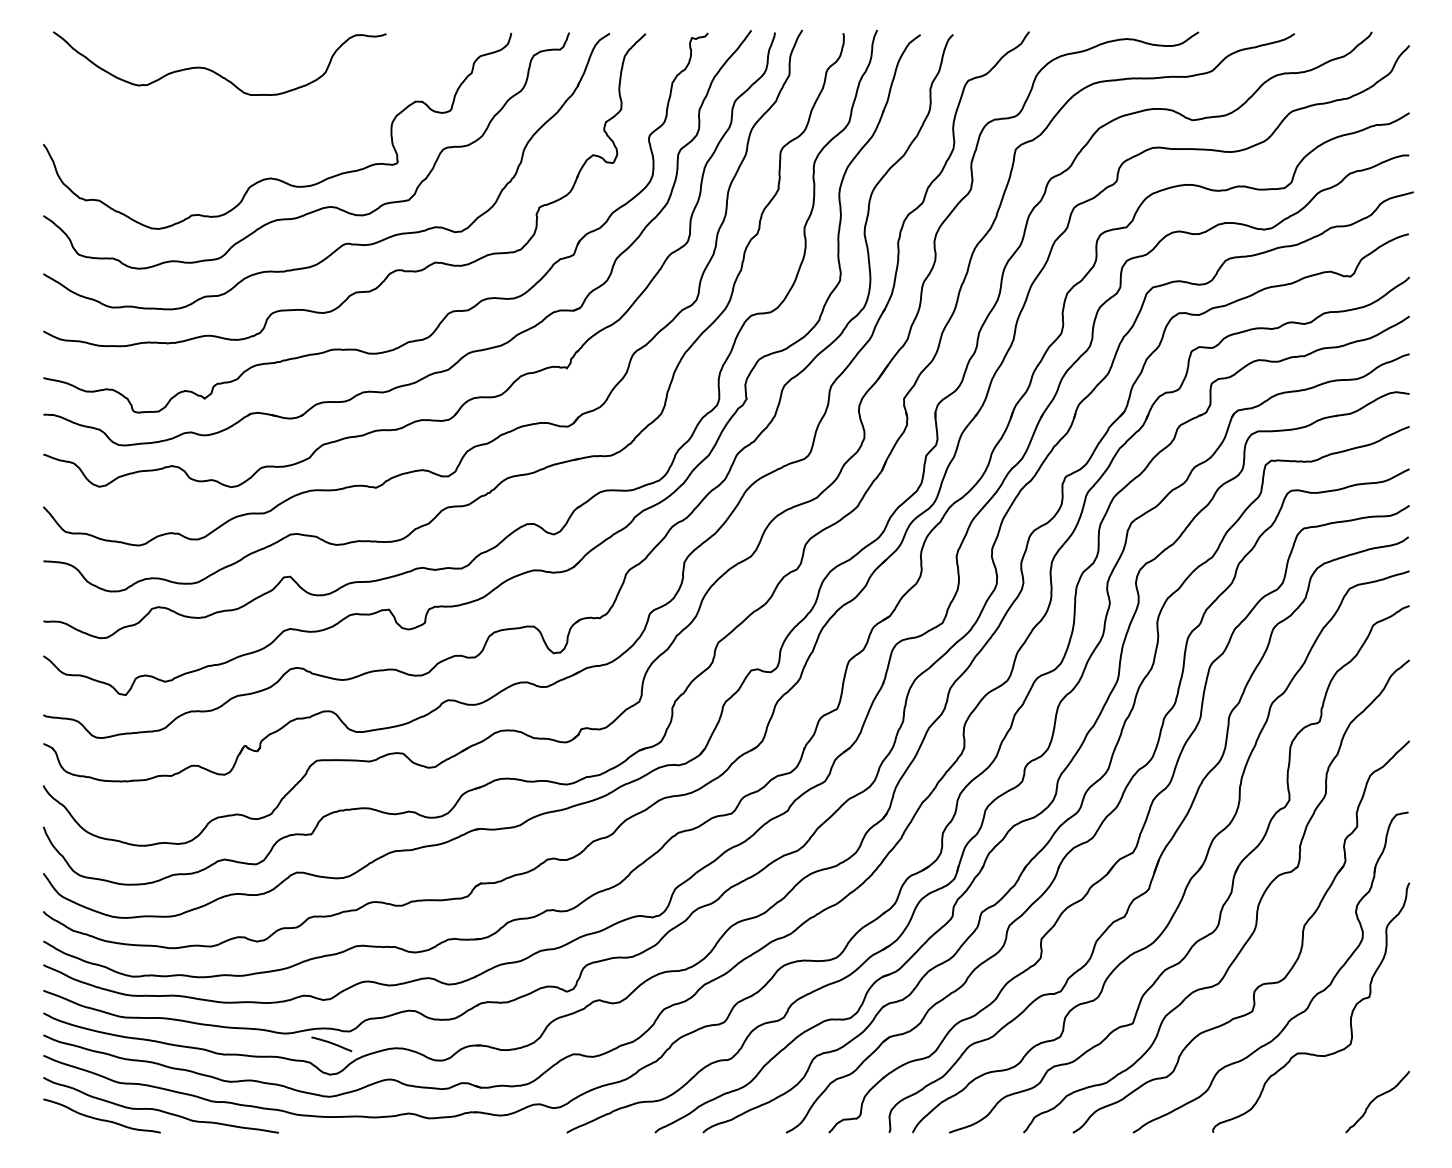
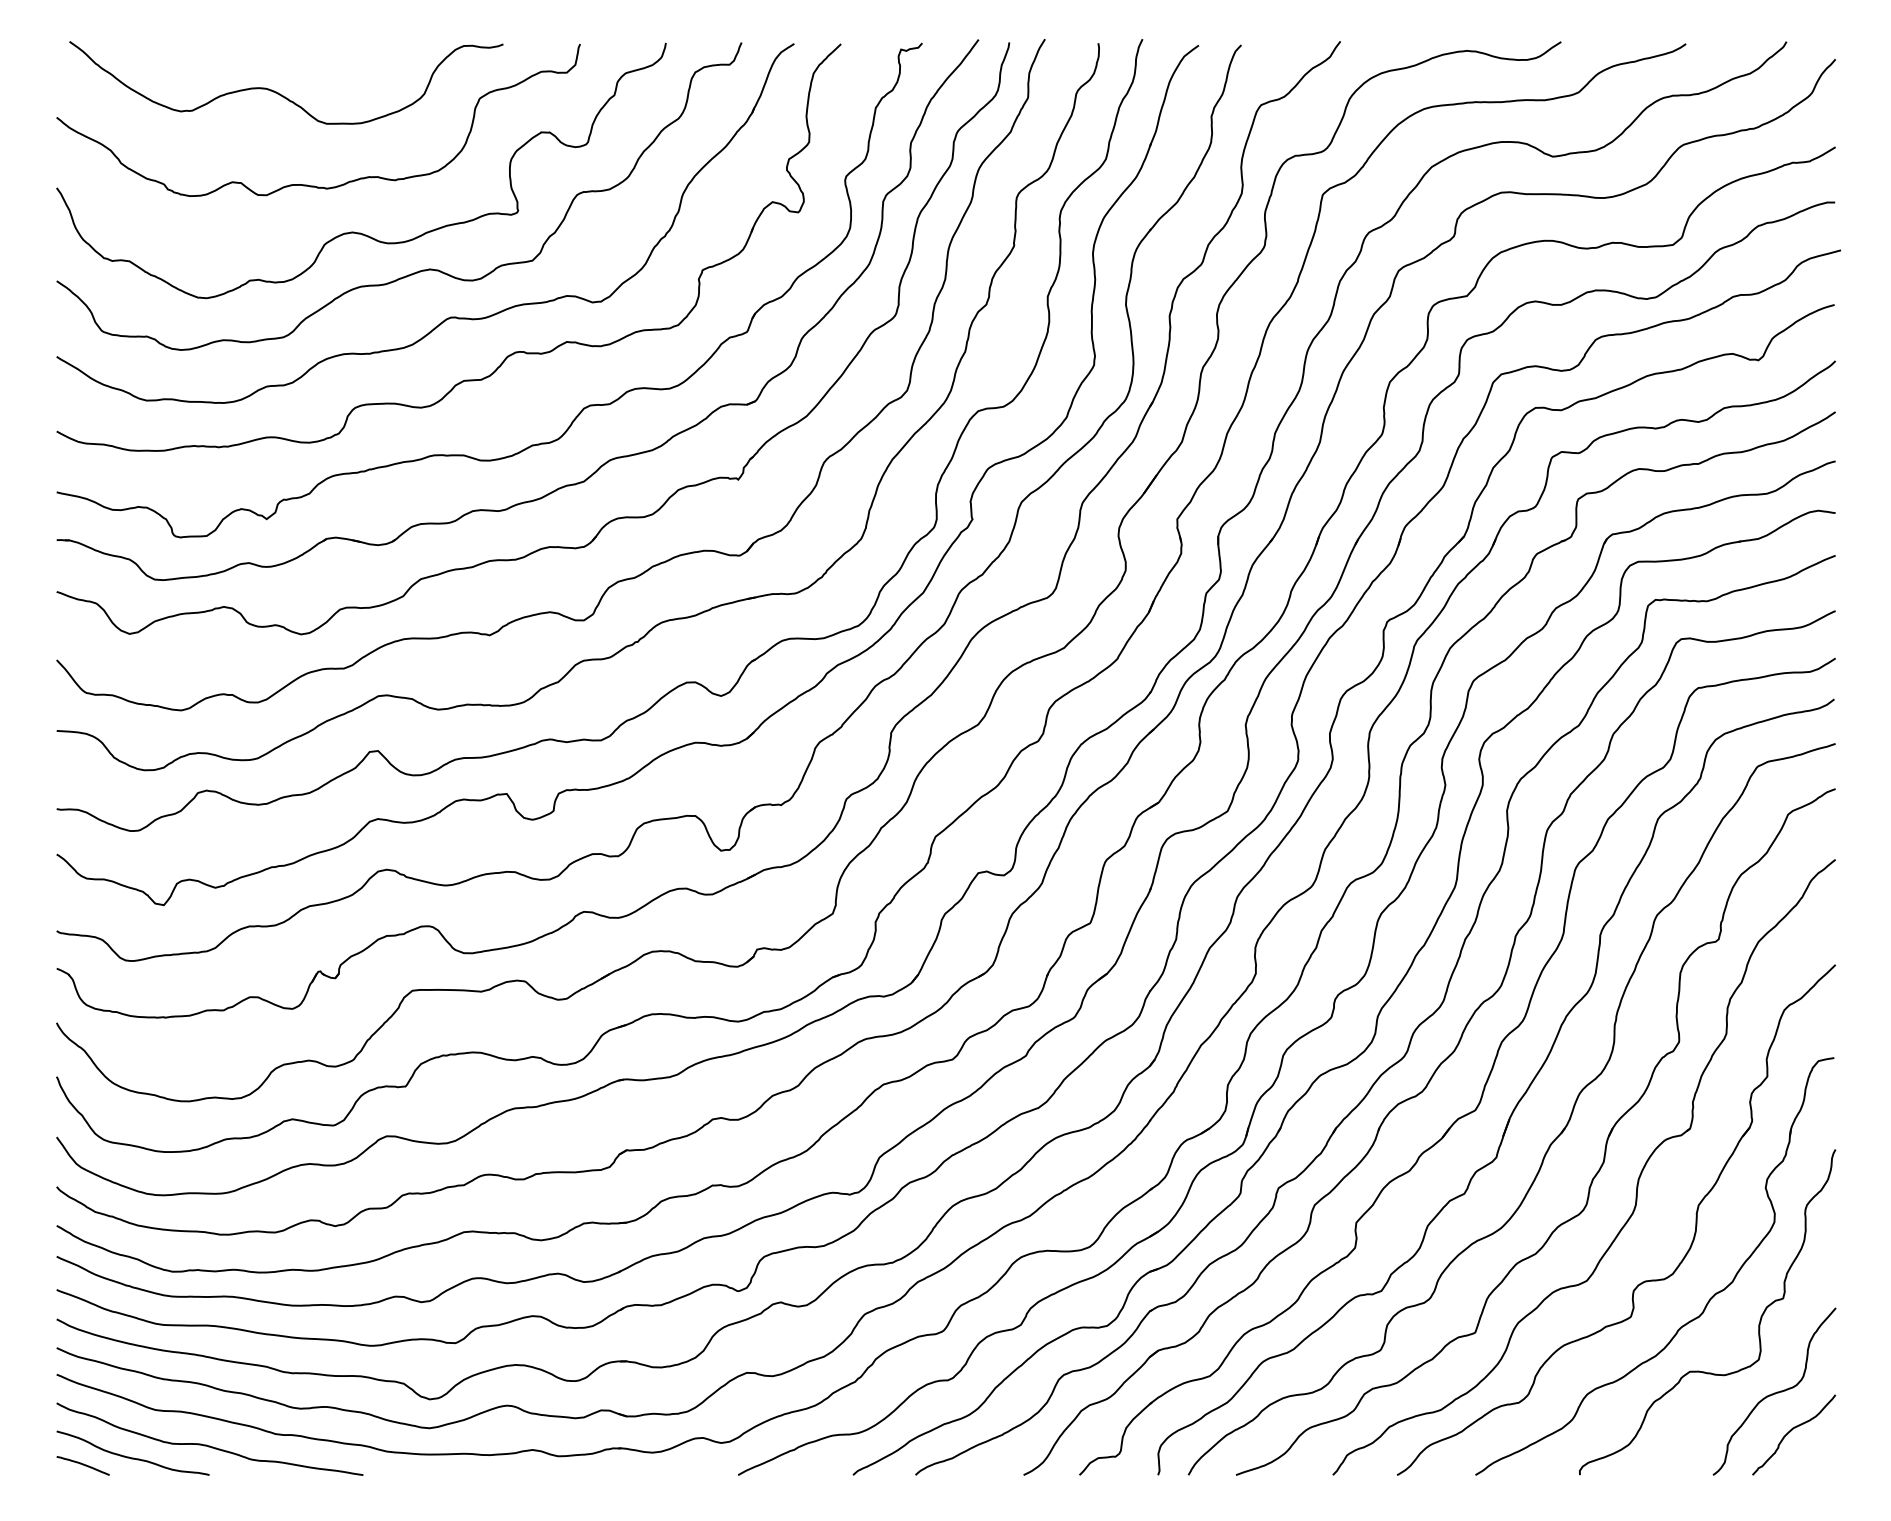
curve: (236, 141) -> (307, 184), added
curve: (331, 1044) -> (82, 1465), moved
curve: (1362, 1069) -> (1774, 1392), added

